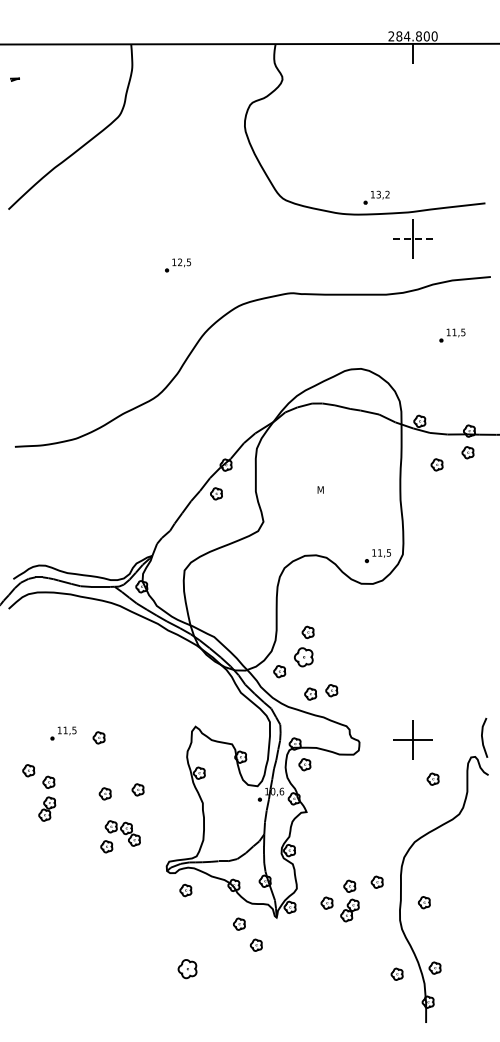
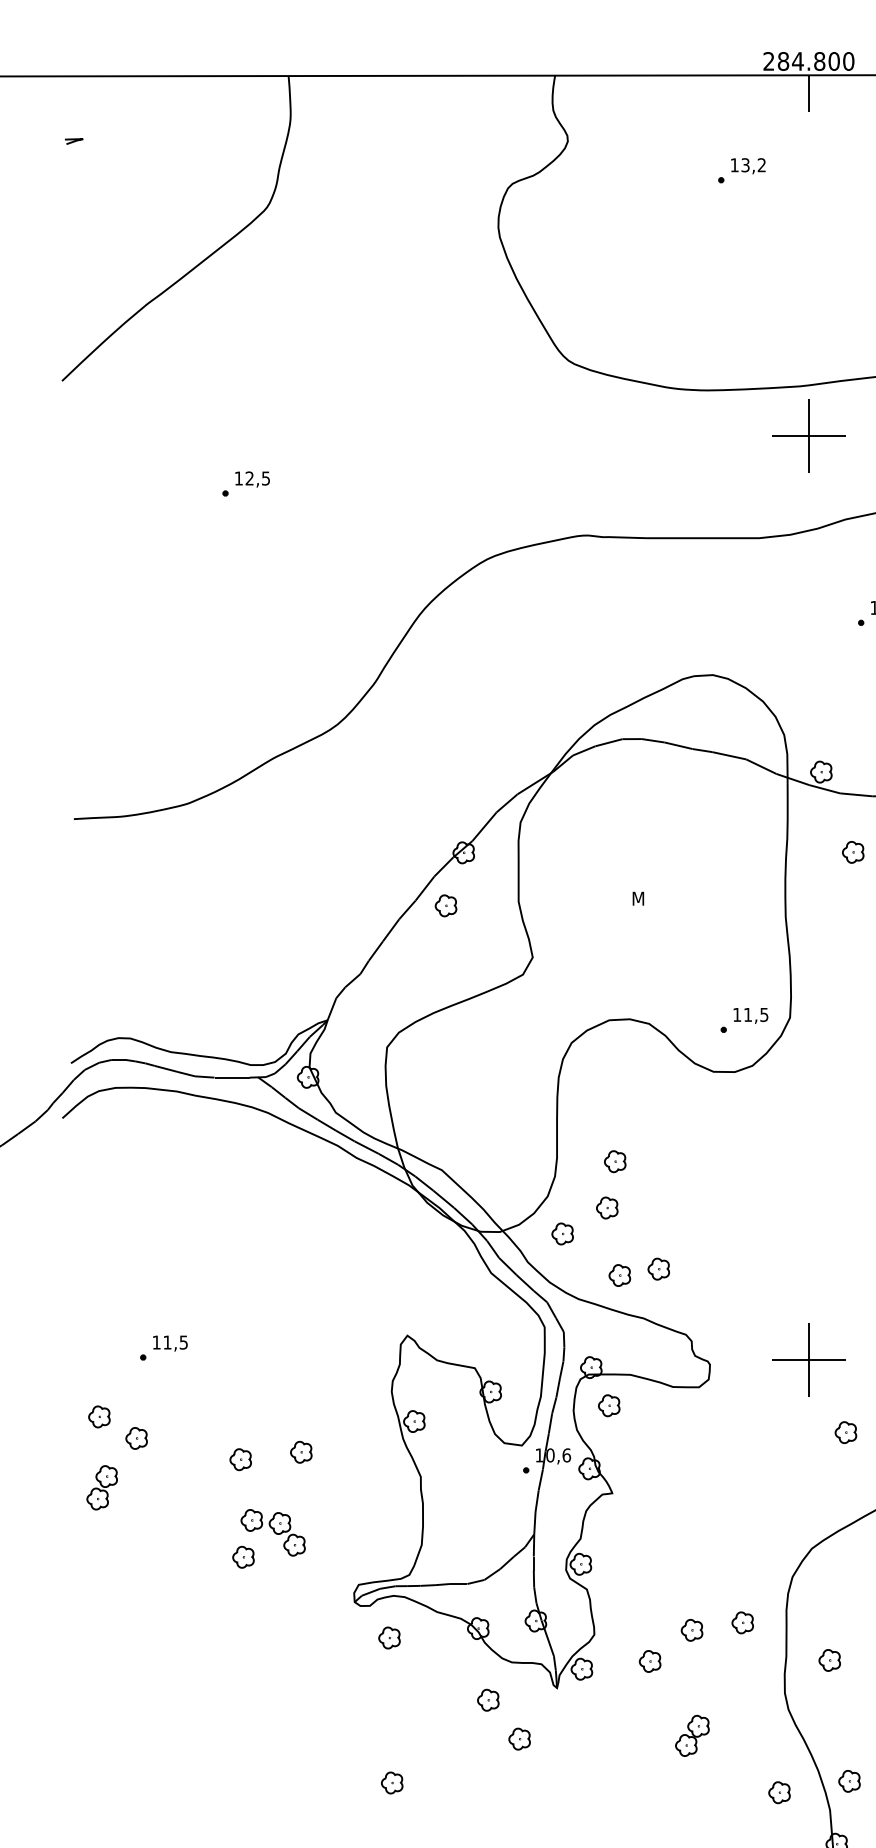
part: (376, 197) -> (741, 170), moved
line: (412, 239) -> (807, 436), dashed -> solid
part: (177, 265) -> (244, 484), moved
part: (303, 657) -> (606, 1207), size x0.62
part: (98, 737) -> (228, 1355), removed
part: (47, 808) -> (102, 1486), moved
part: (349, 910) -> (691, 1735), moved
part: (186, 968) -> (390, 1781), size x0.62

